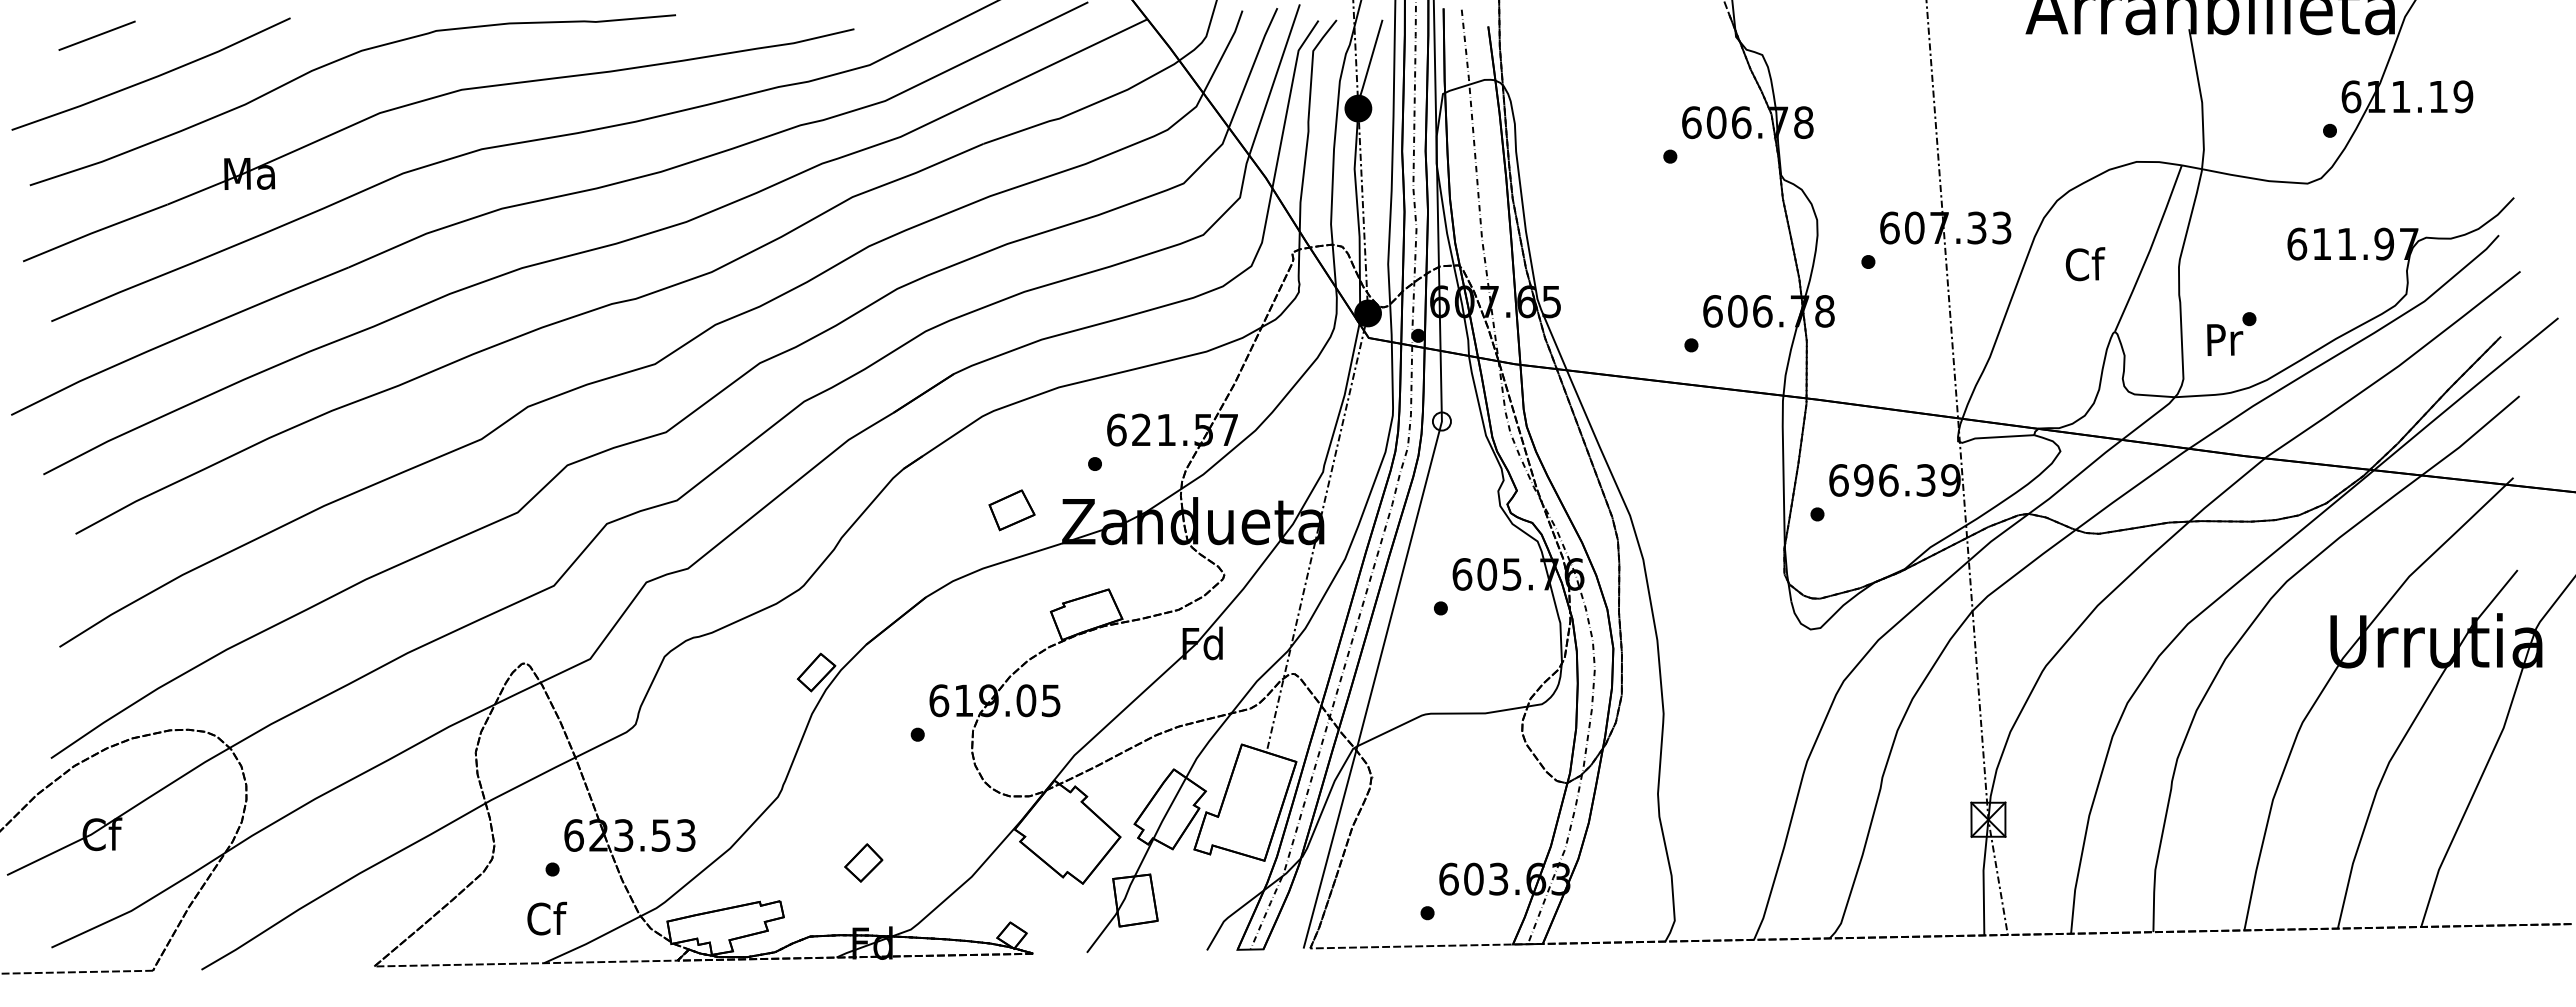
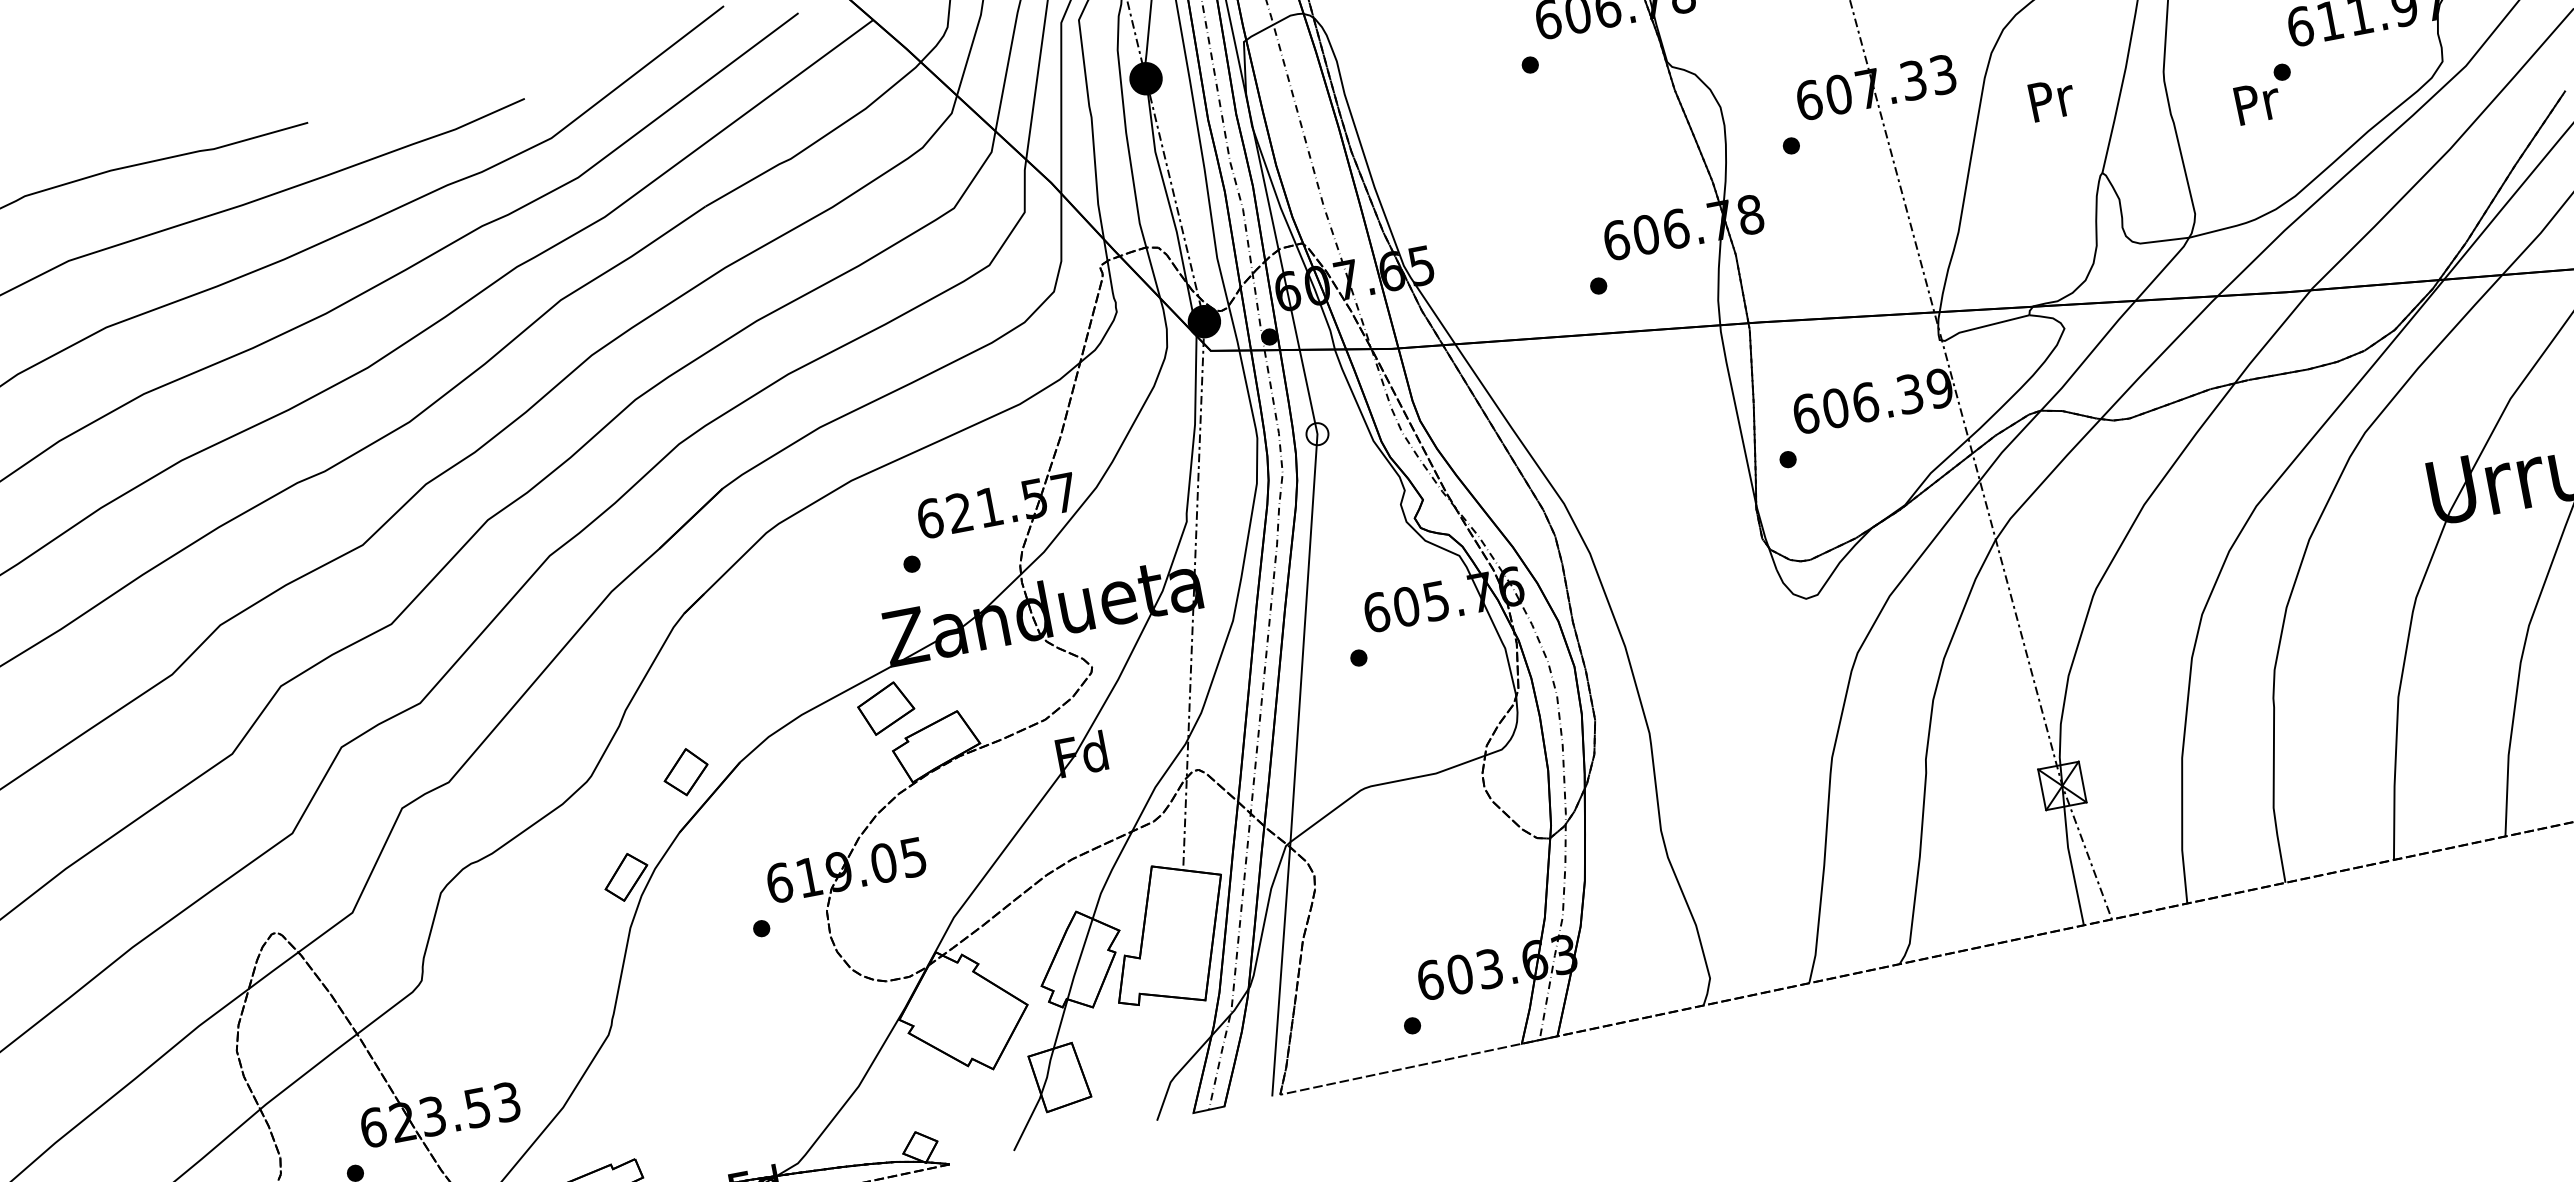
text: (2085, 264) -> (2051, 99), Cf -> Pr
text: (2231, 333) -> (2264, 93), moved
text: (1863, 480) -> (1835, 408), 696.39 -> 606.39
part: (1011, 510) -> (885, 708), moved
part: (863, 862) -> (685, 771), moved

